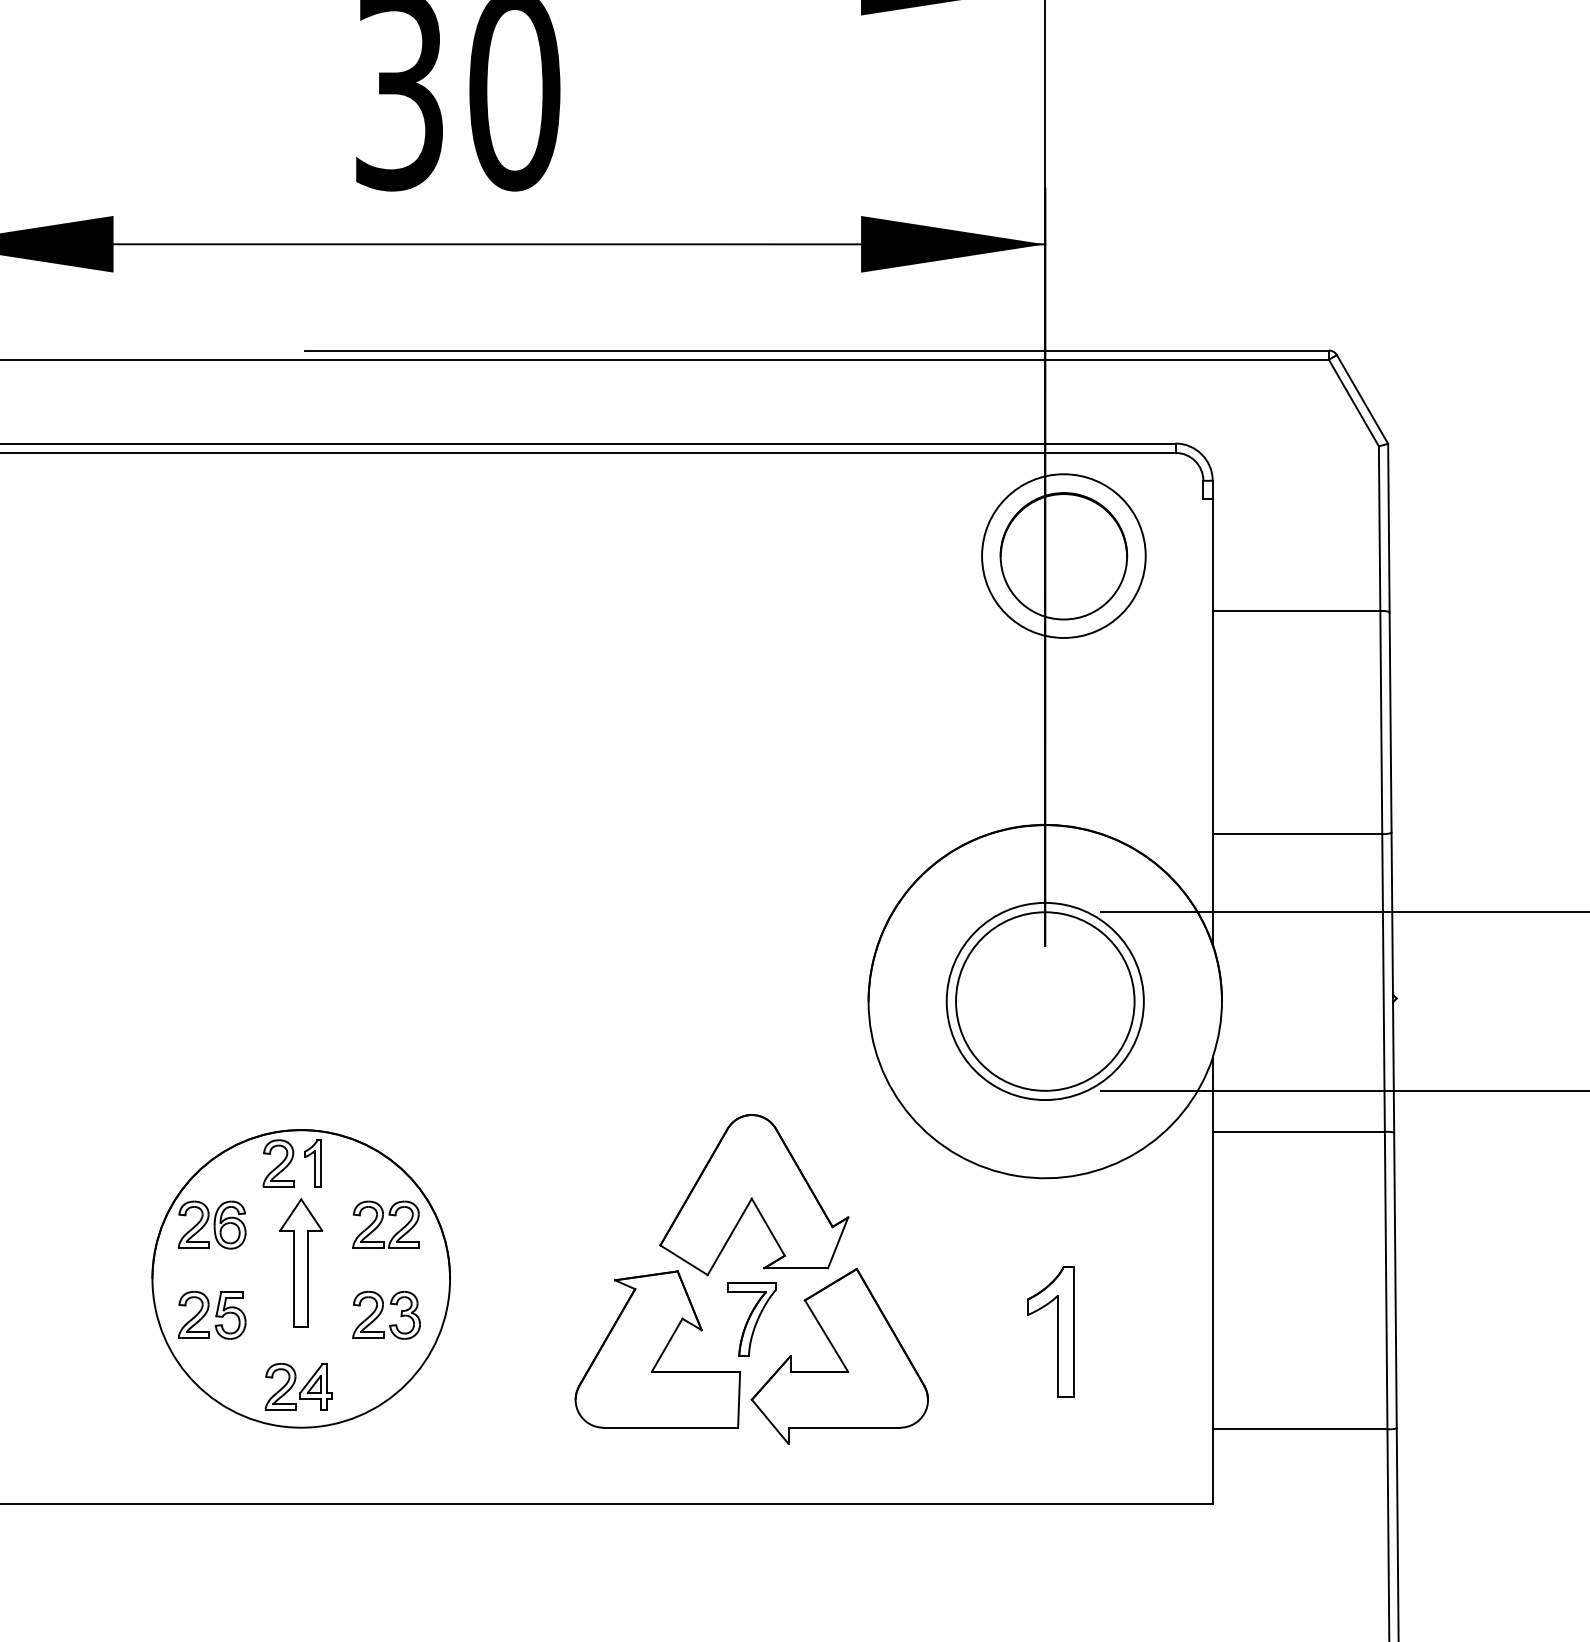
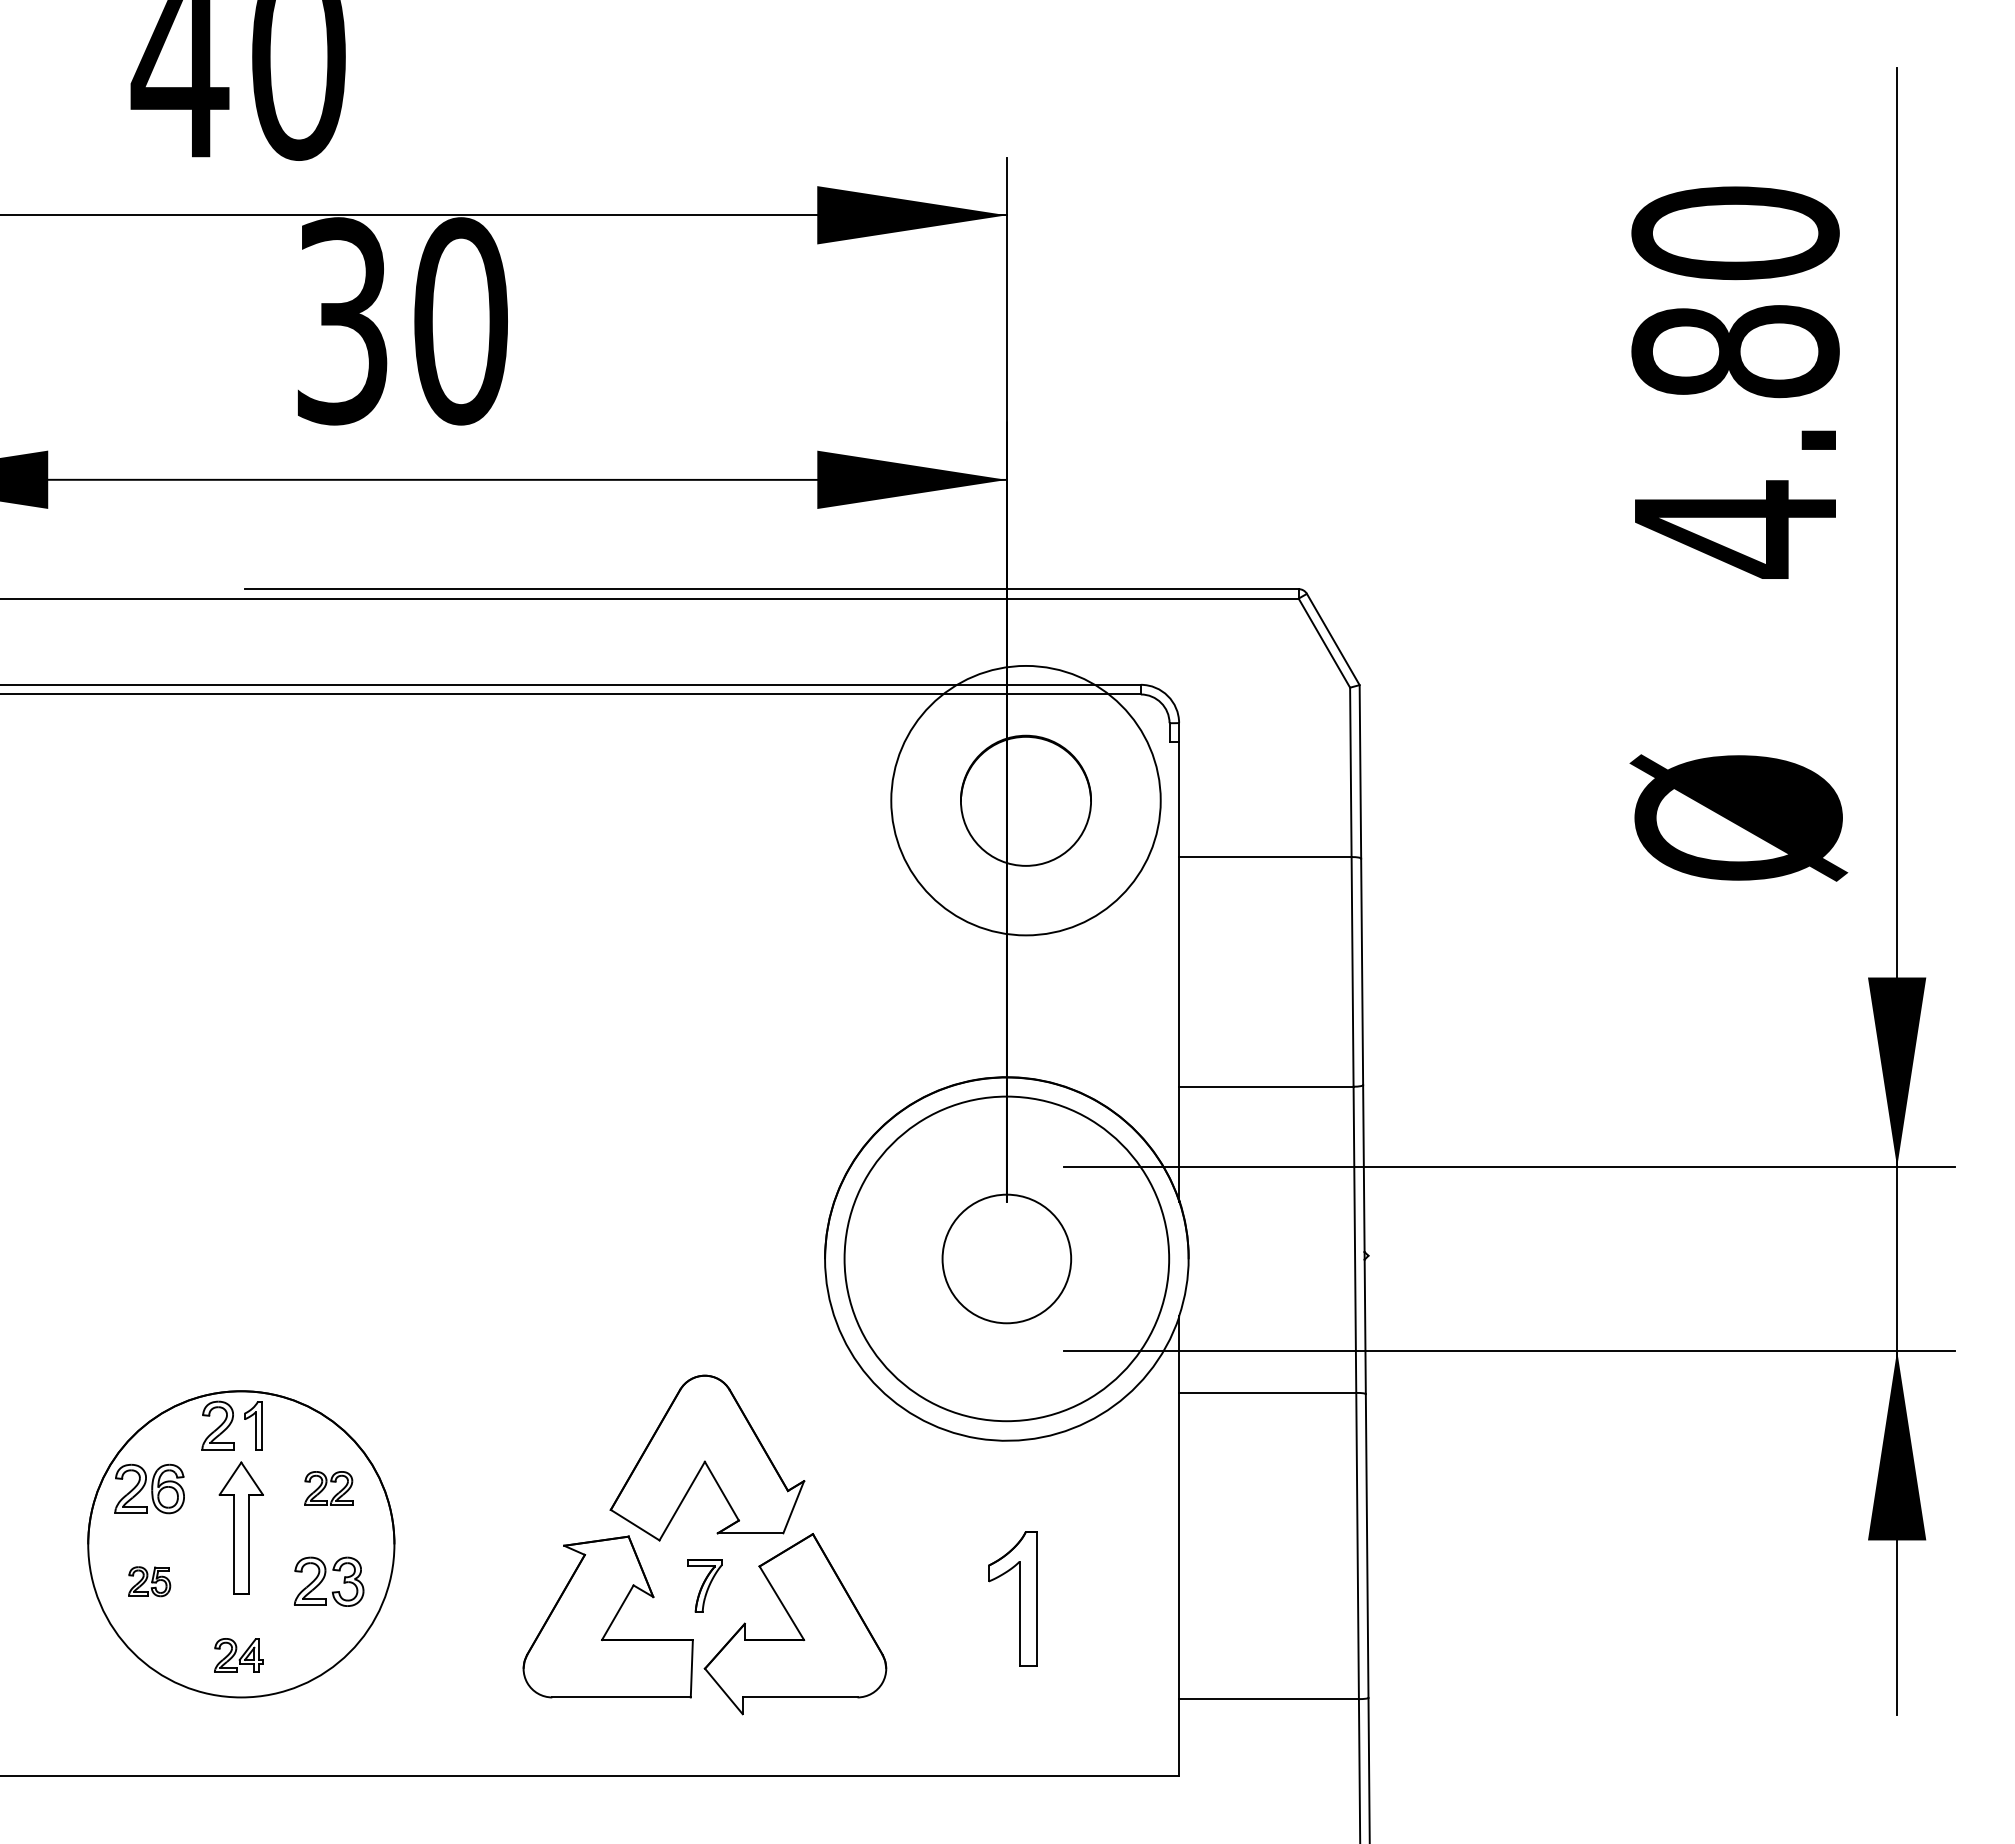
circle: (1063, 555) -> (1025, 800), size x1.6
circle: (1044, 1001) -> (1006, 1258), size x0.7
circle: (1044, 1001) -> (1006, 1258), size x1.6
part: (385, 1224) -> (328, 1488), size x0.7
part: (212, 1315) -> (149, 1581), size x0.6
part: (751, 1318) -> (704, 1585), size x0.7
part: (298, 1386) -> (238, 1655), size x0.7

